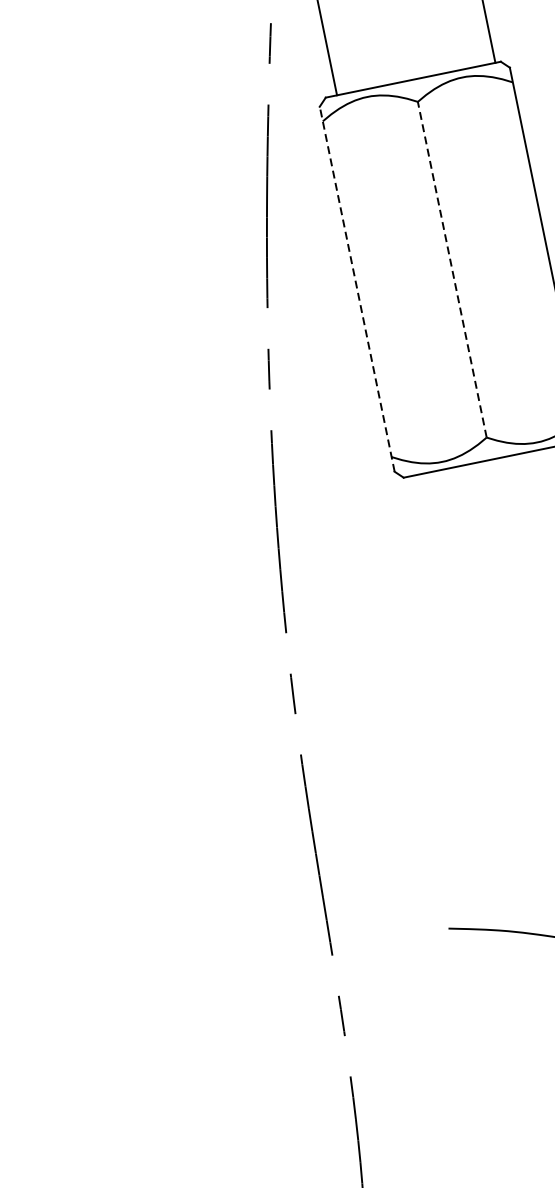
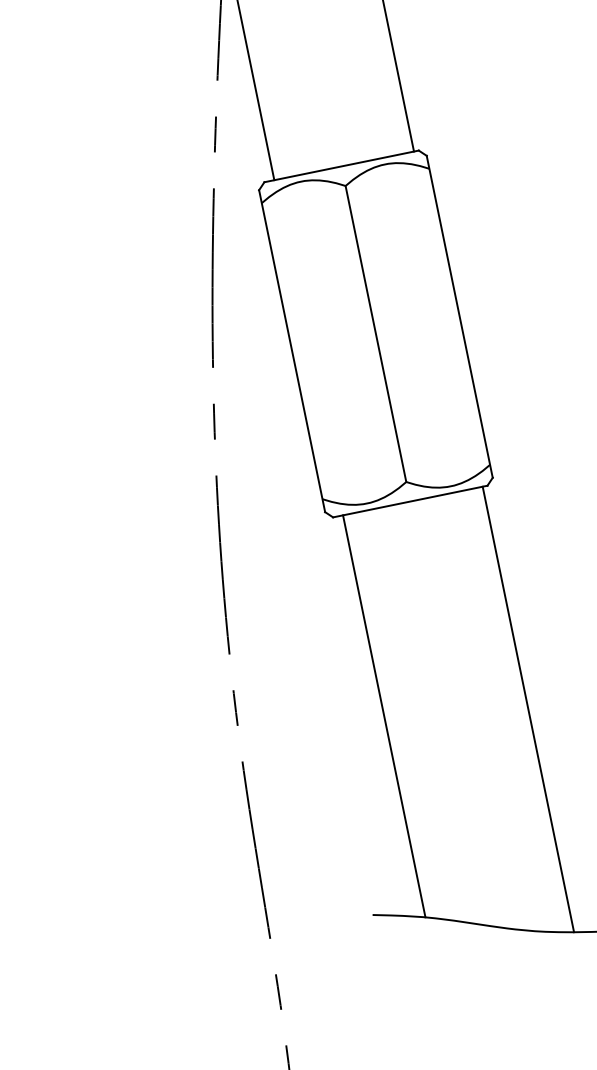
line: (451, 269) -> (375, 333), dashed -> solid
line: (357, 288) -> (292, 350), dashed -> solid
line: (461, 703) -> (384, 716), added

